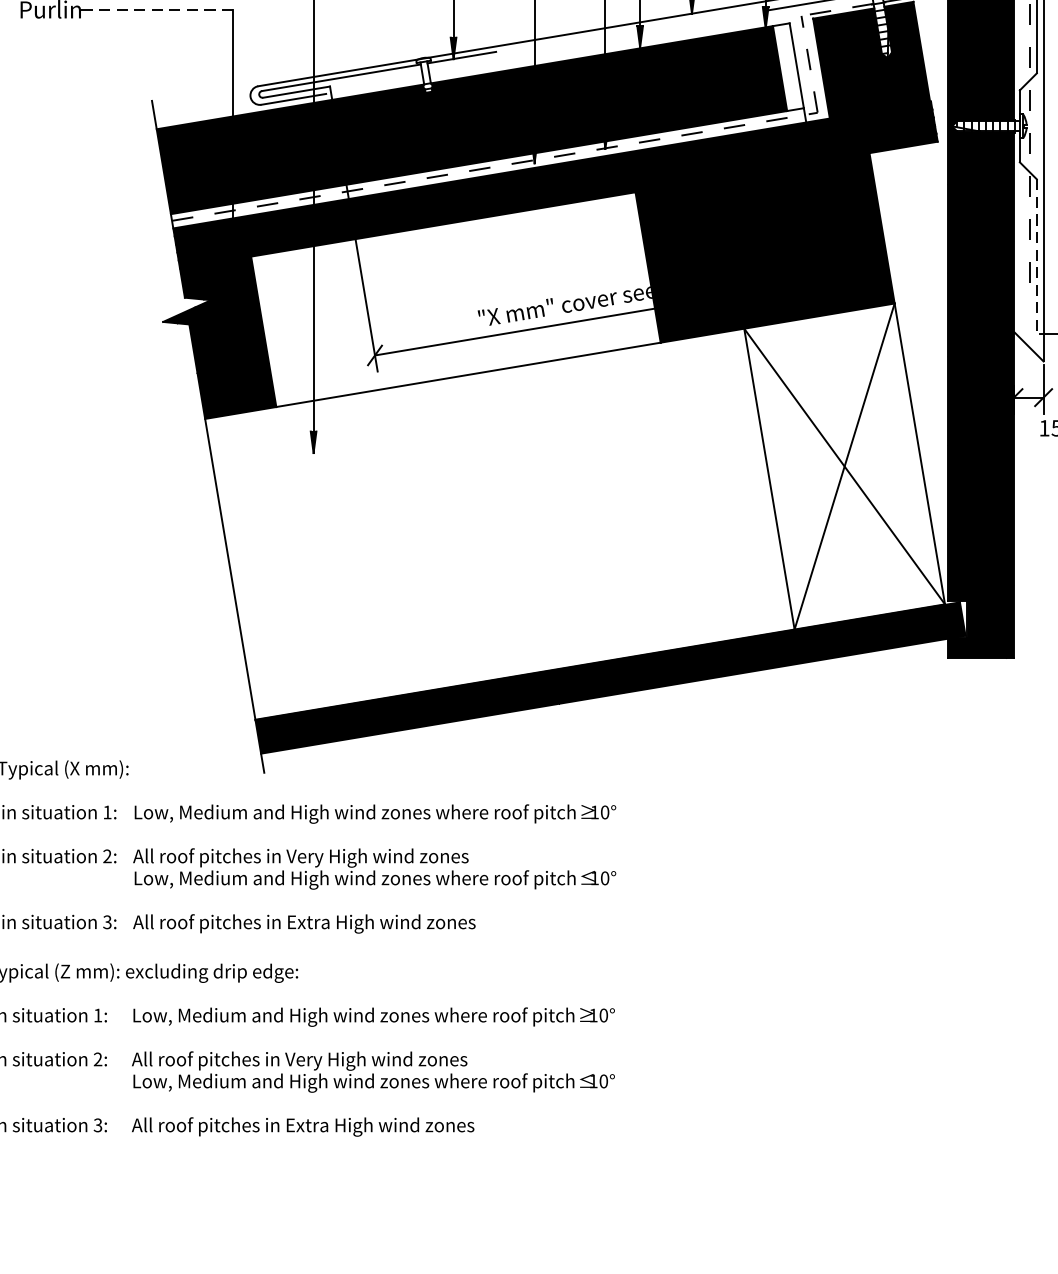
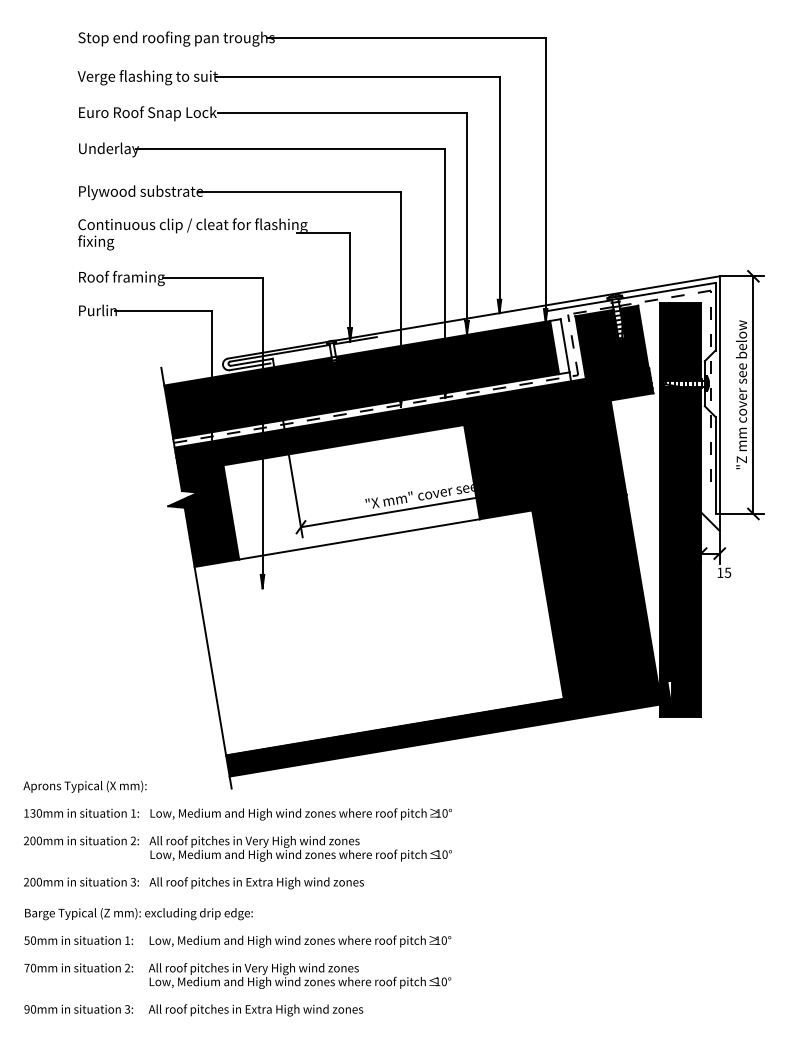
line: (155, 11) -> (163, 311), dashed -> solid
line: (1036, 256) -> (715, 465), dashed -> solid
fill: (843, 466) -> (594, 596), added

